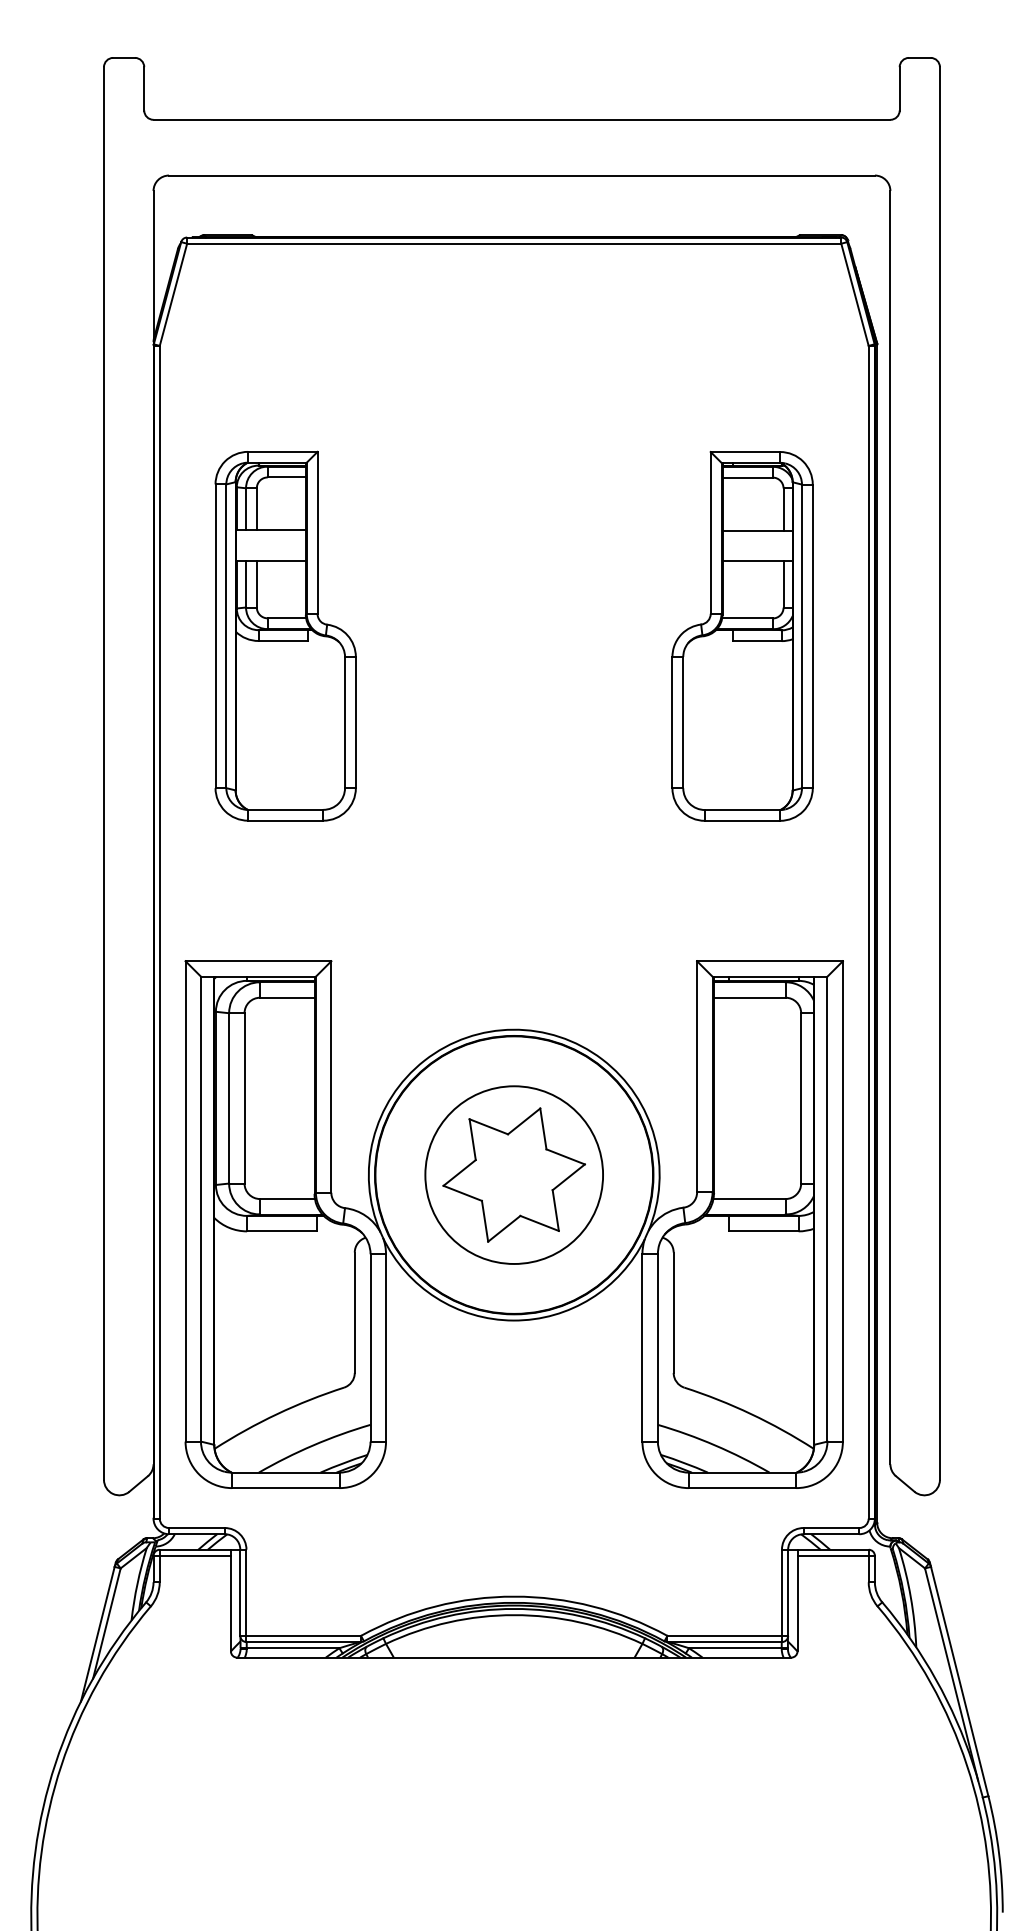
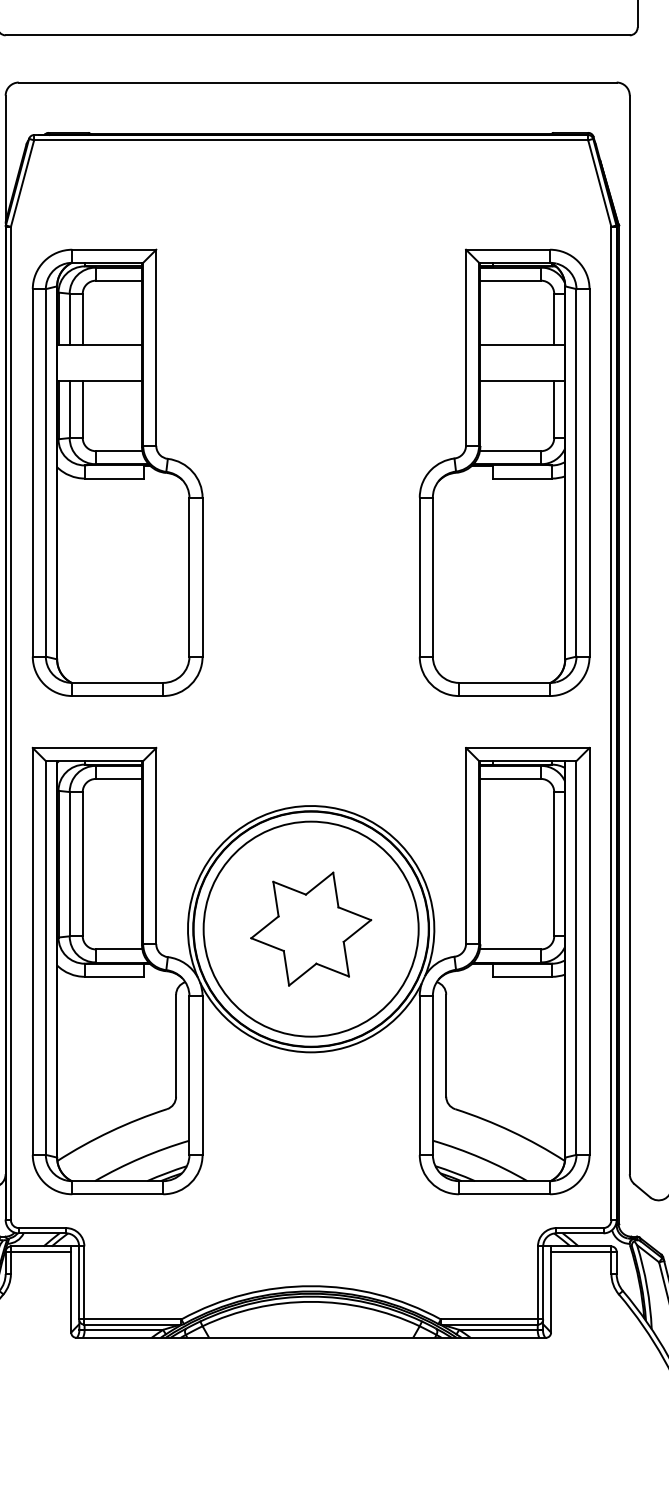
part: (285, 635) -> (117, 472), size x1.43
part: (742, 636) -> (504, 472), size x1.43
circle: (514, 1175) -> (311, 929), size x1.43

